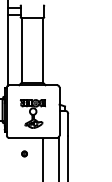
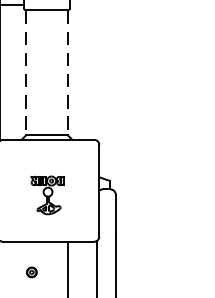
line: (21, 50) -> (25, 72), solid -> dashed
line: (43, 50) -> (68, 72), solid -> dashed
part: (32, 113) -> (47, 194), size x0.7

